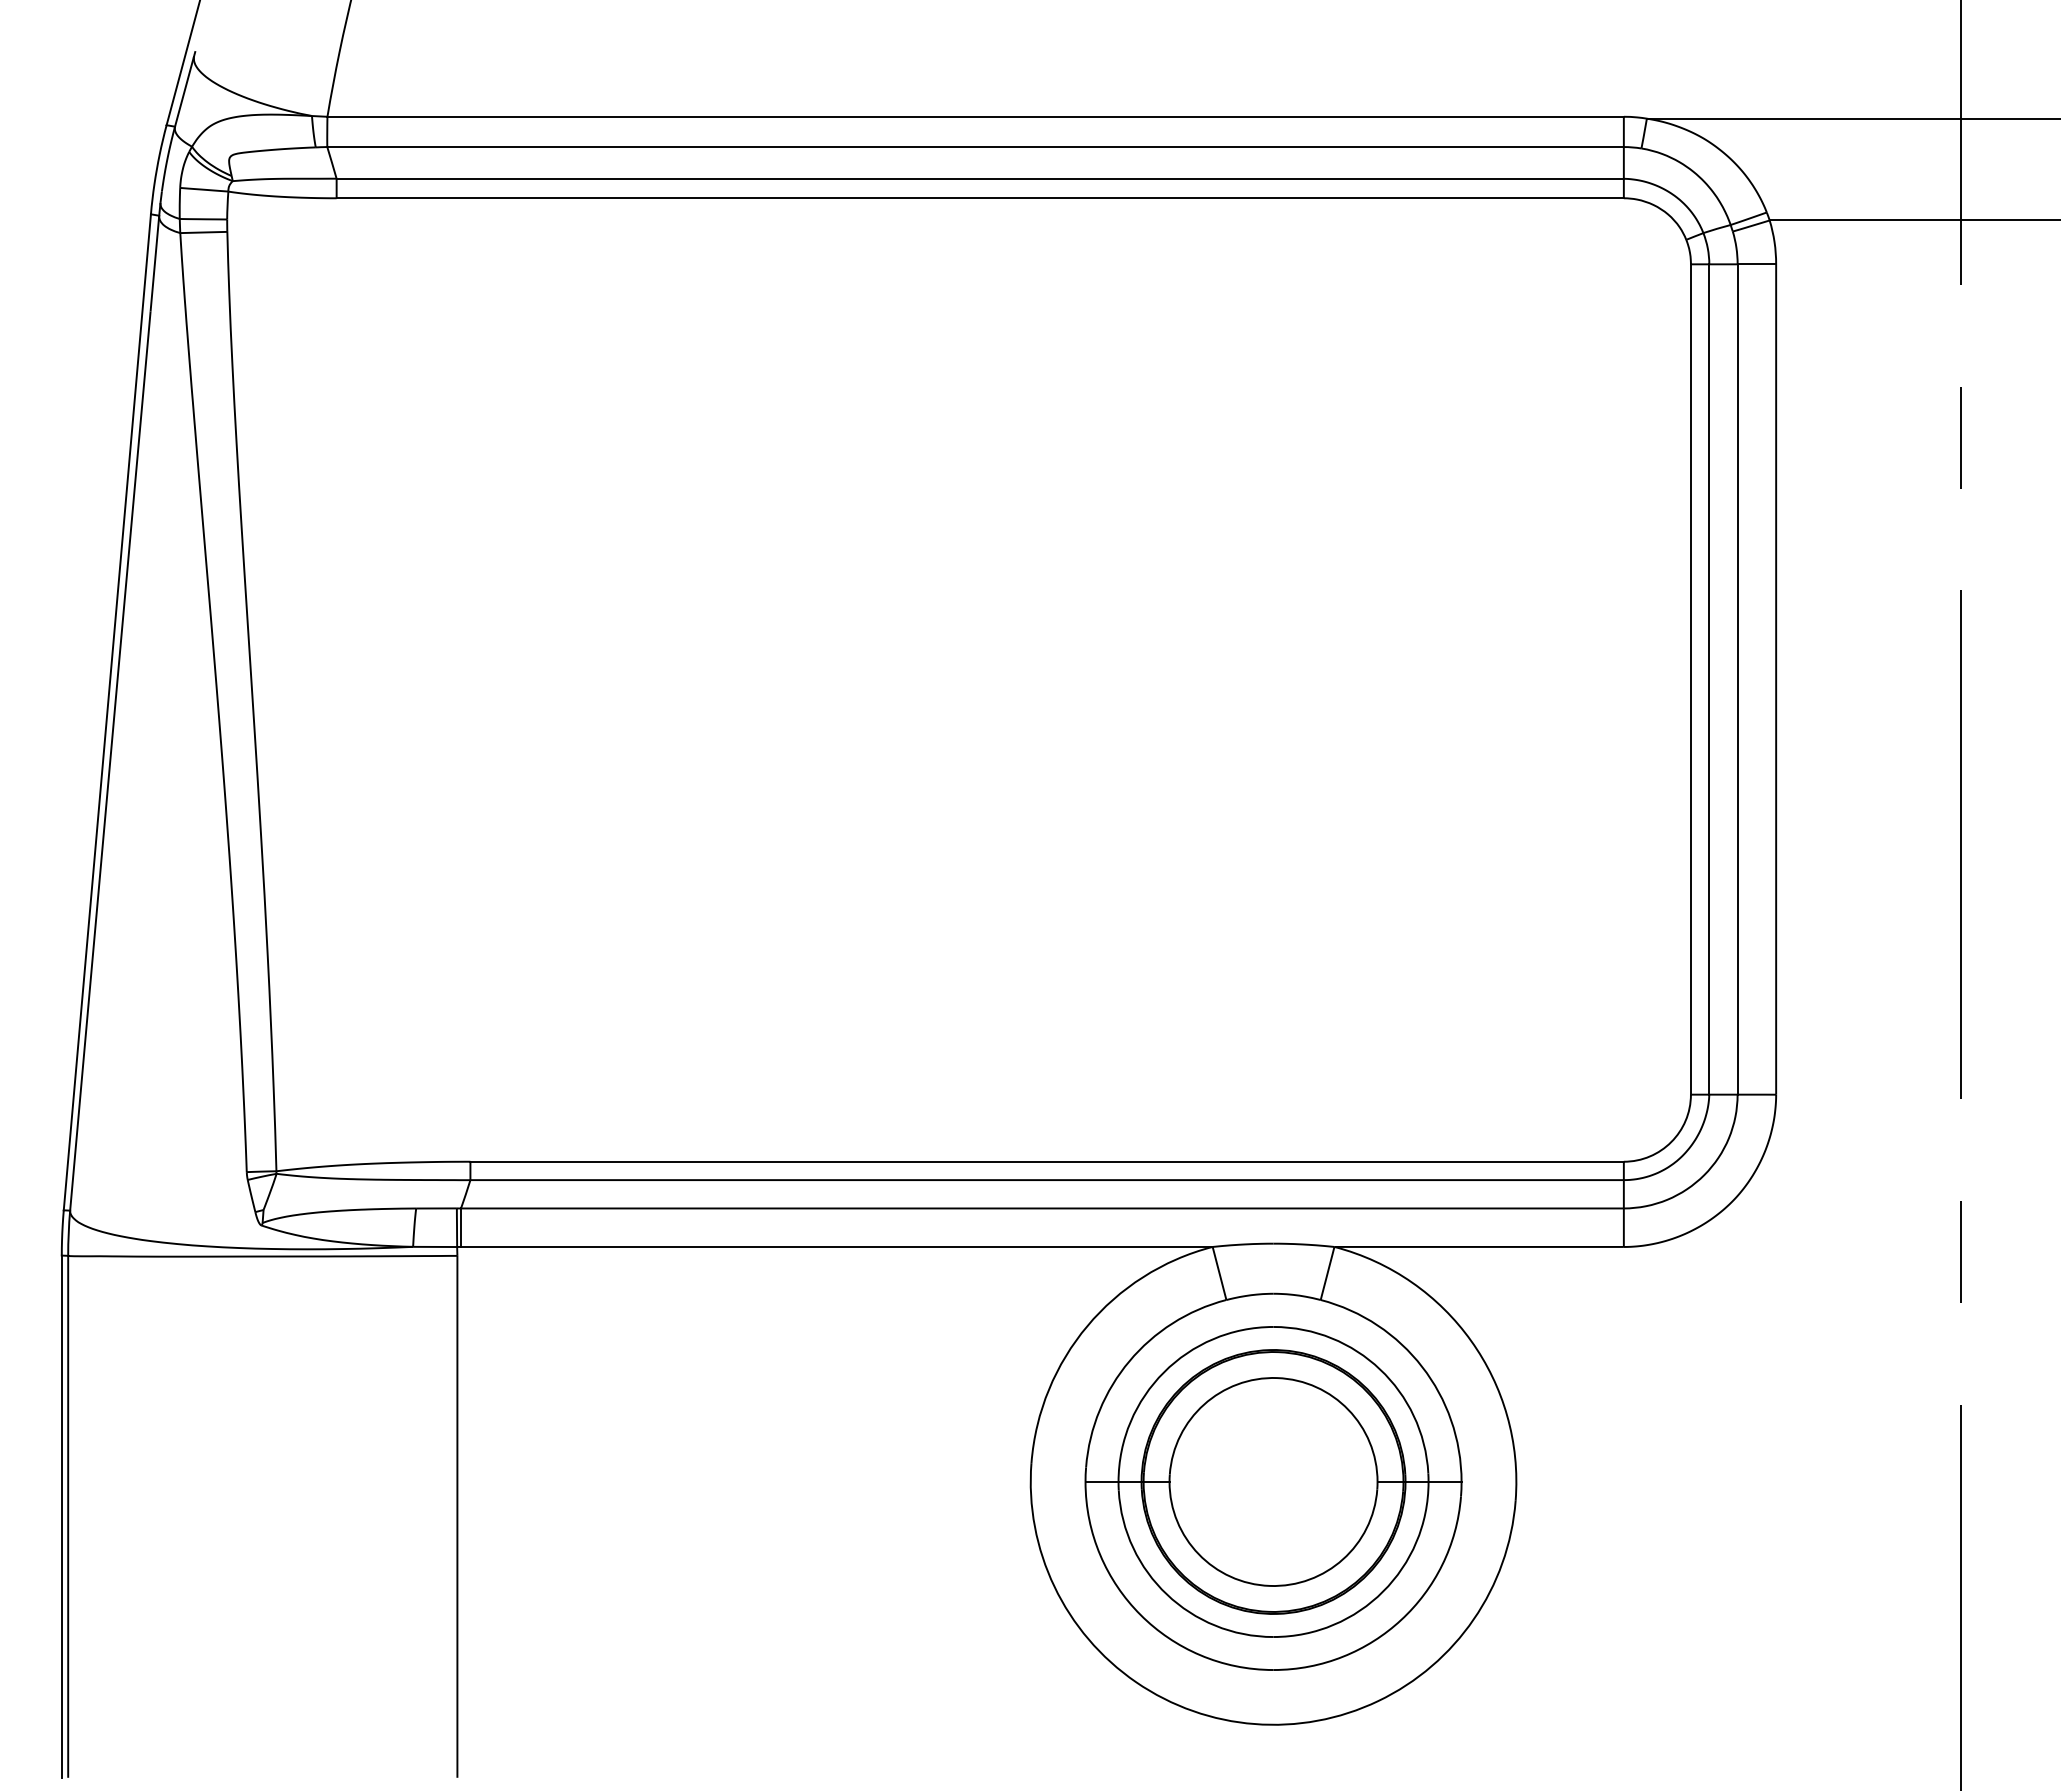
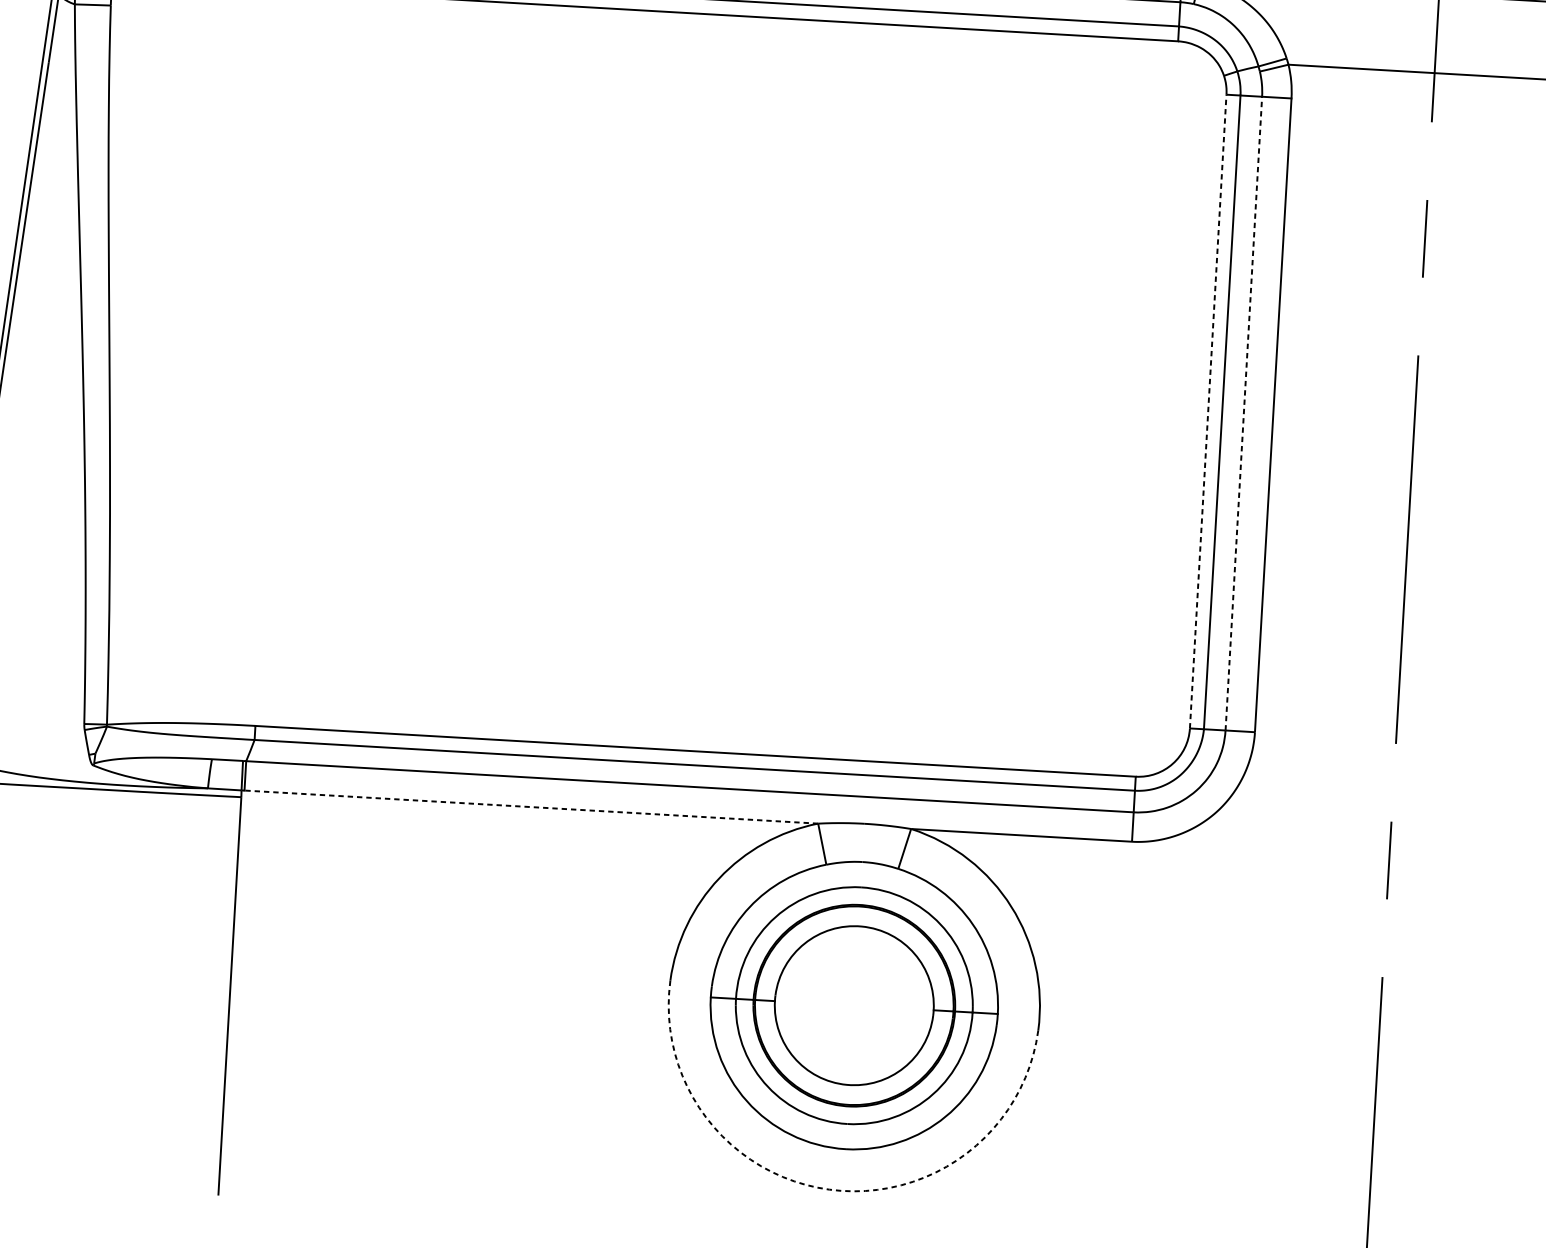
line: (1690, 679) -> (1207, 411), solid -> dashed
line: (1737, 679) -> (1243, 413), solid -> dashed
line: (836, 1246) -> (531, 806), solid -> dashed
arc: (1254, 1724) -> (829, 1189), solid -> dashed

